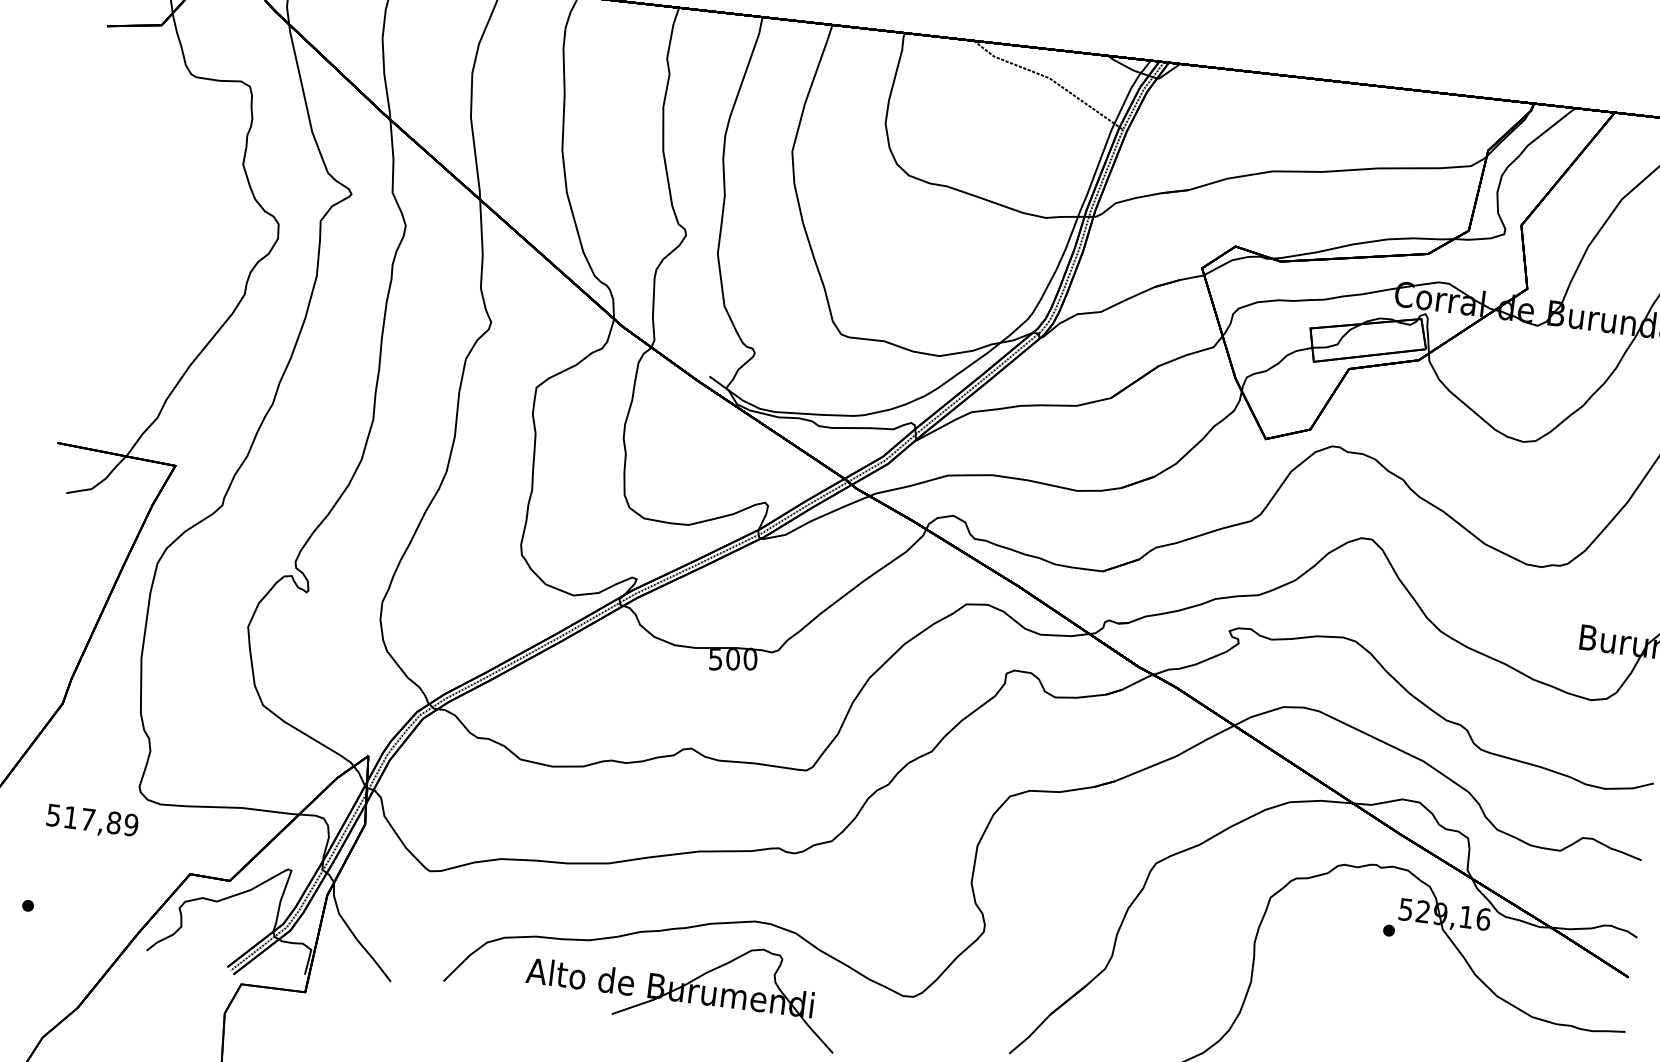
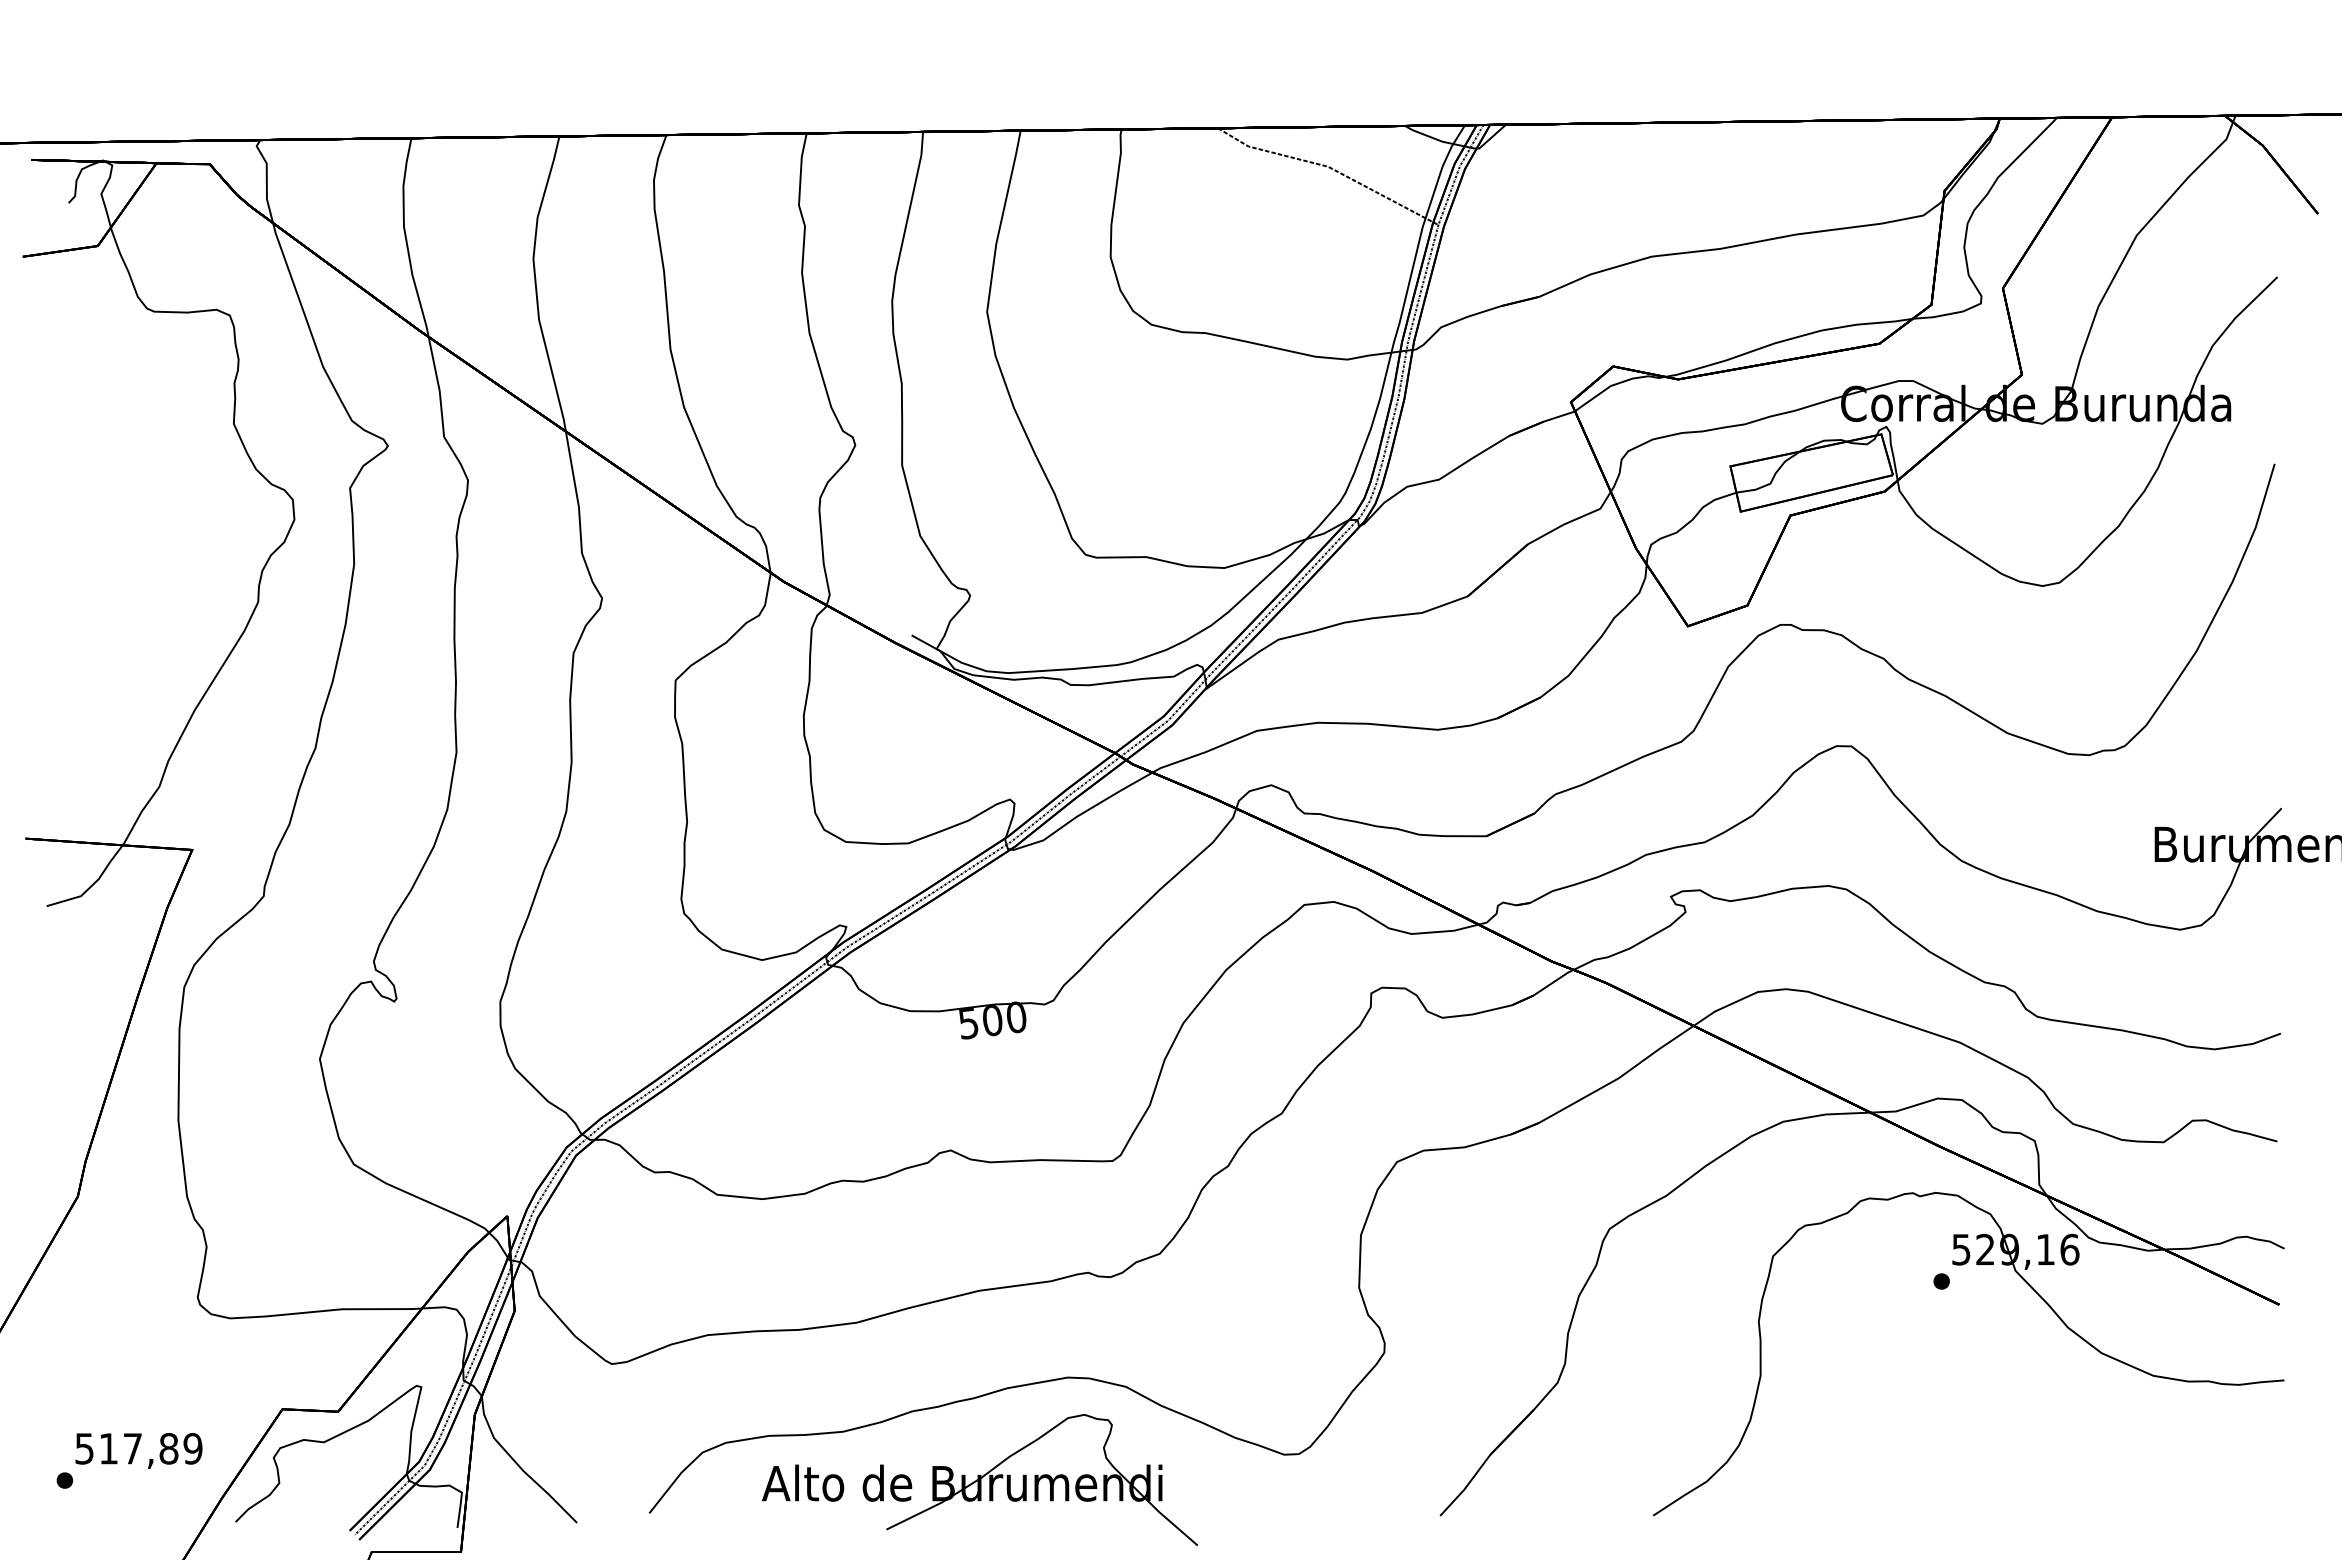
text: (92, 821) -> (138, 1450), moved

